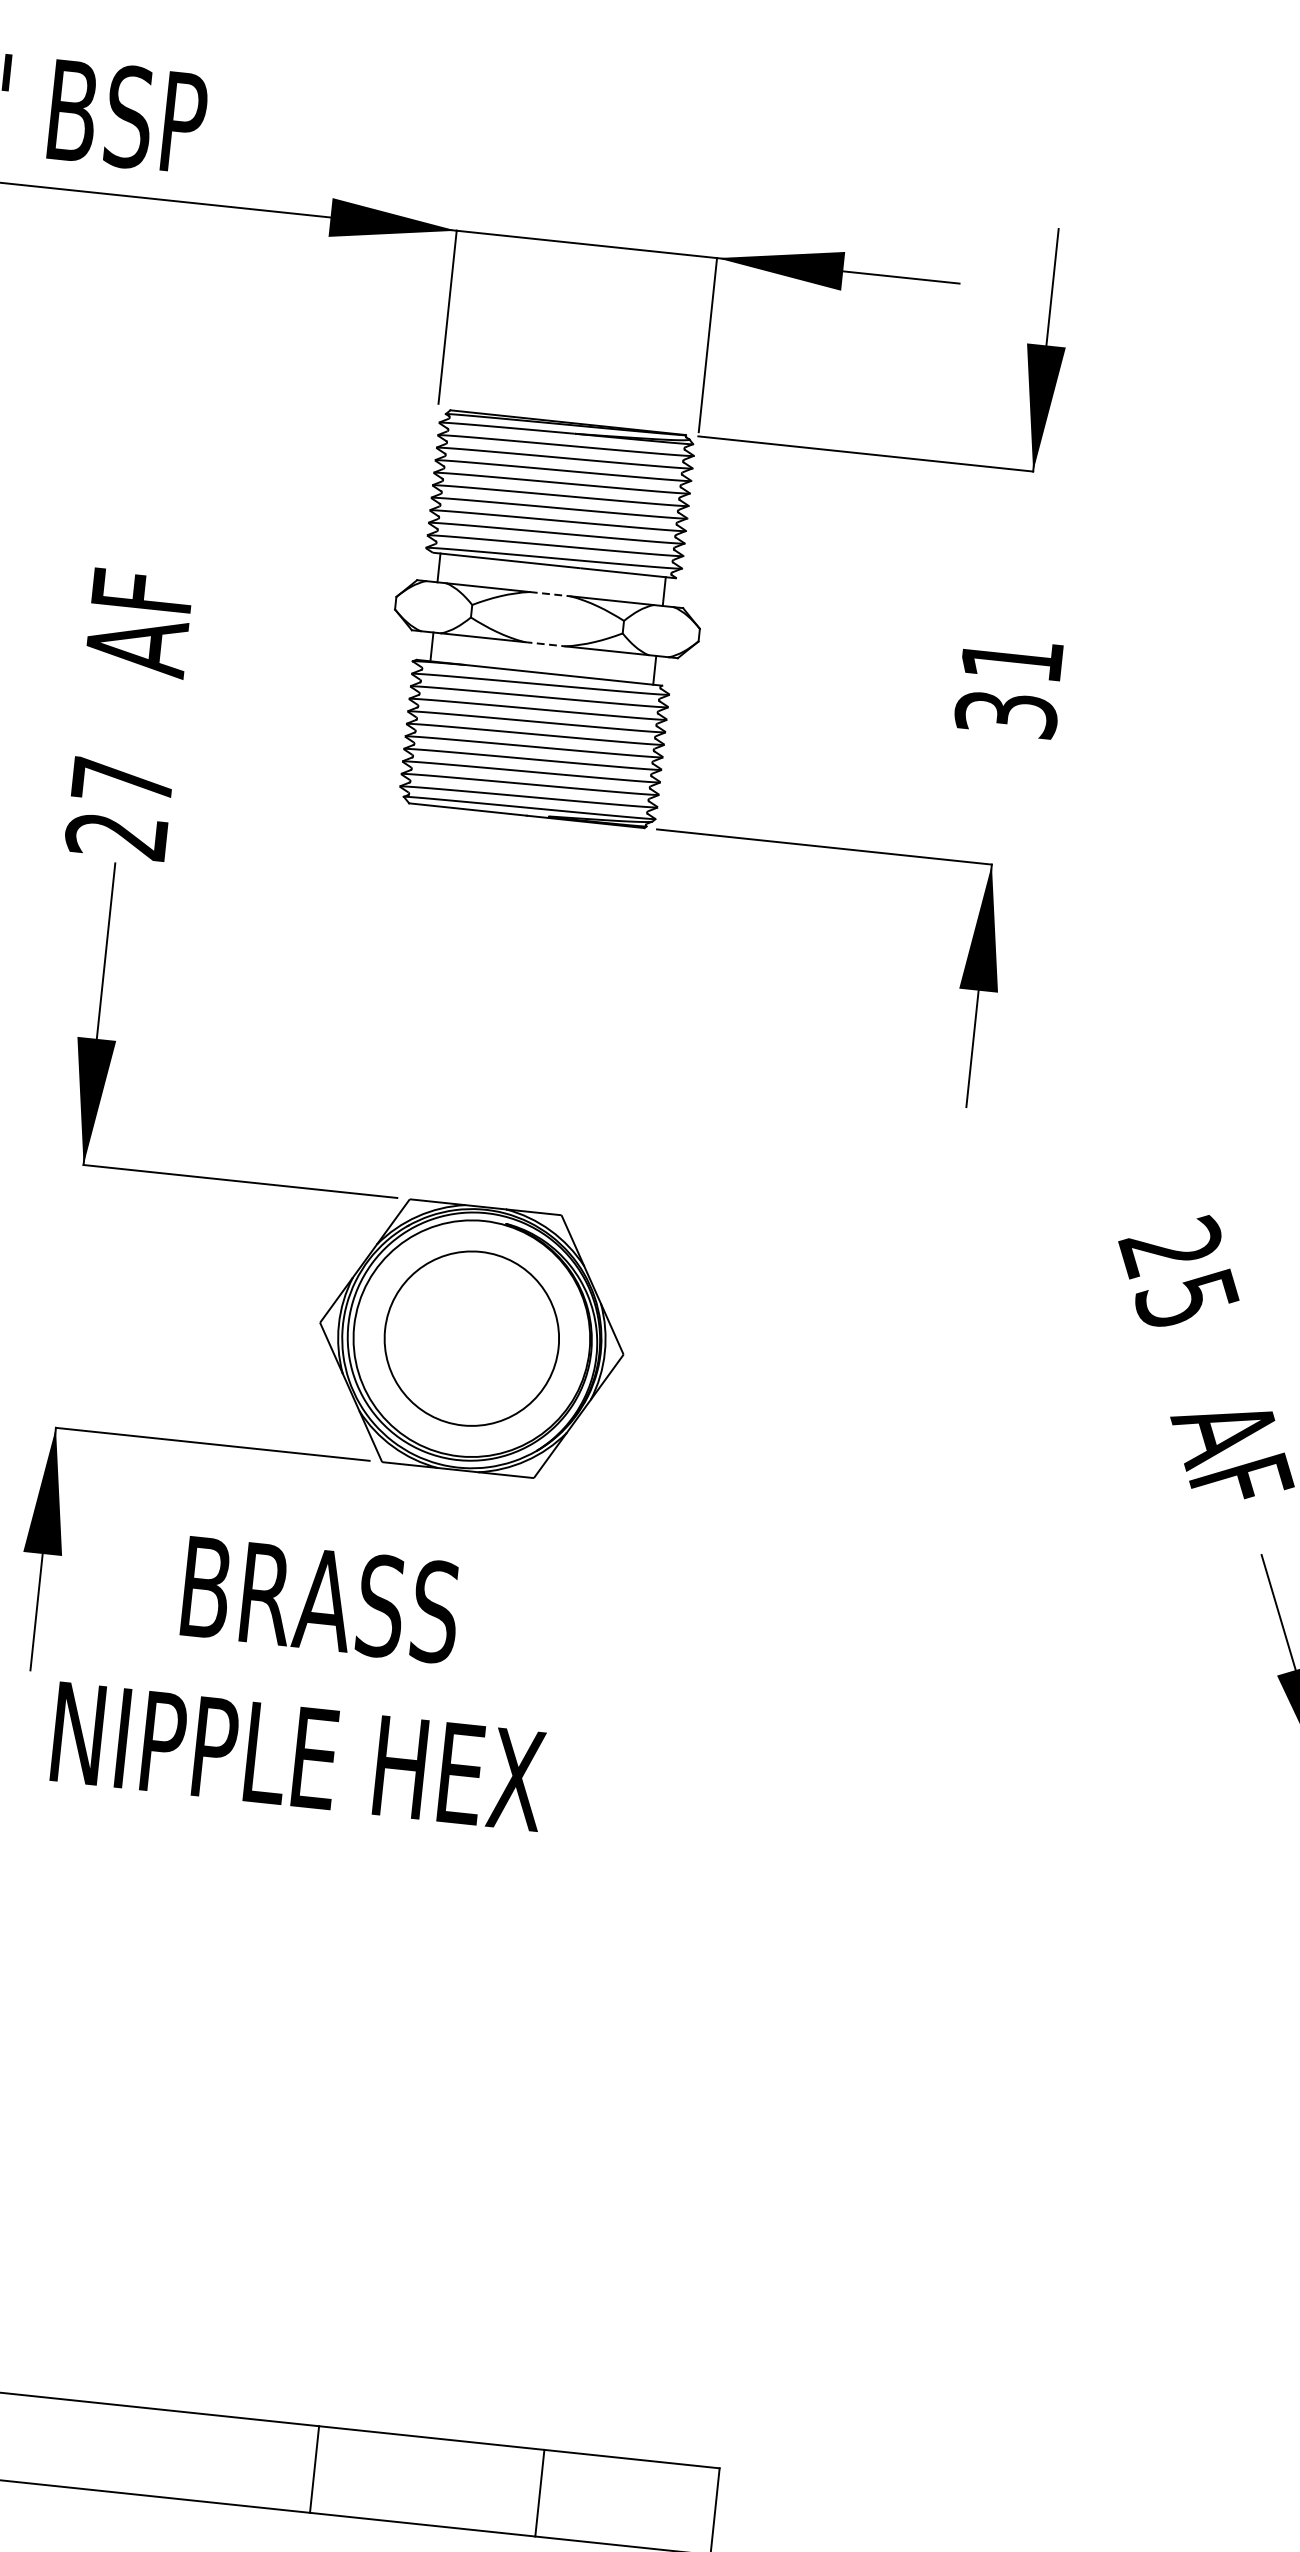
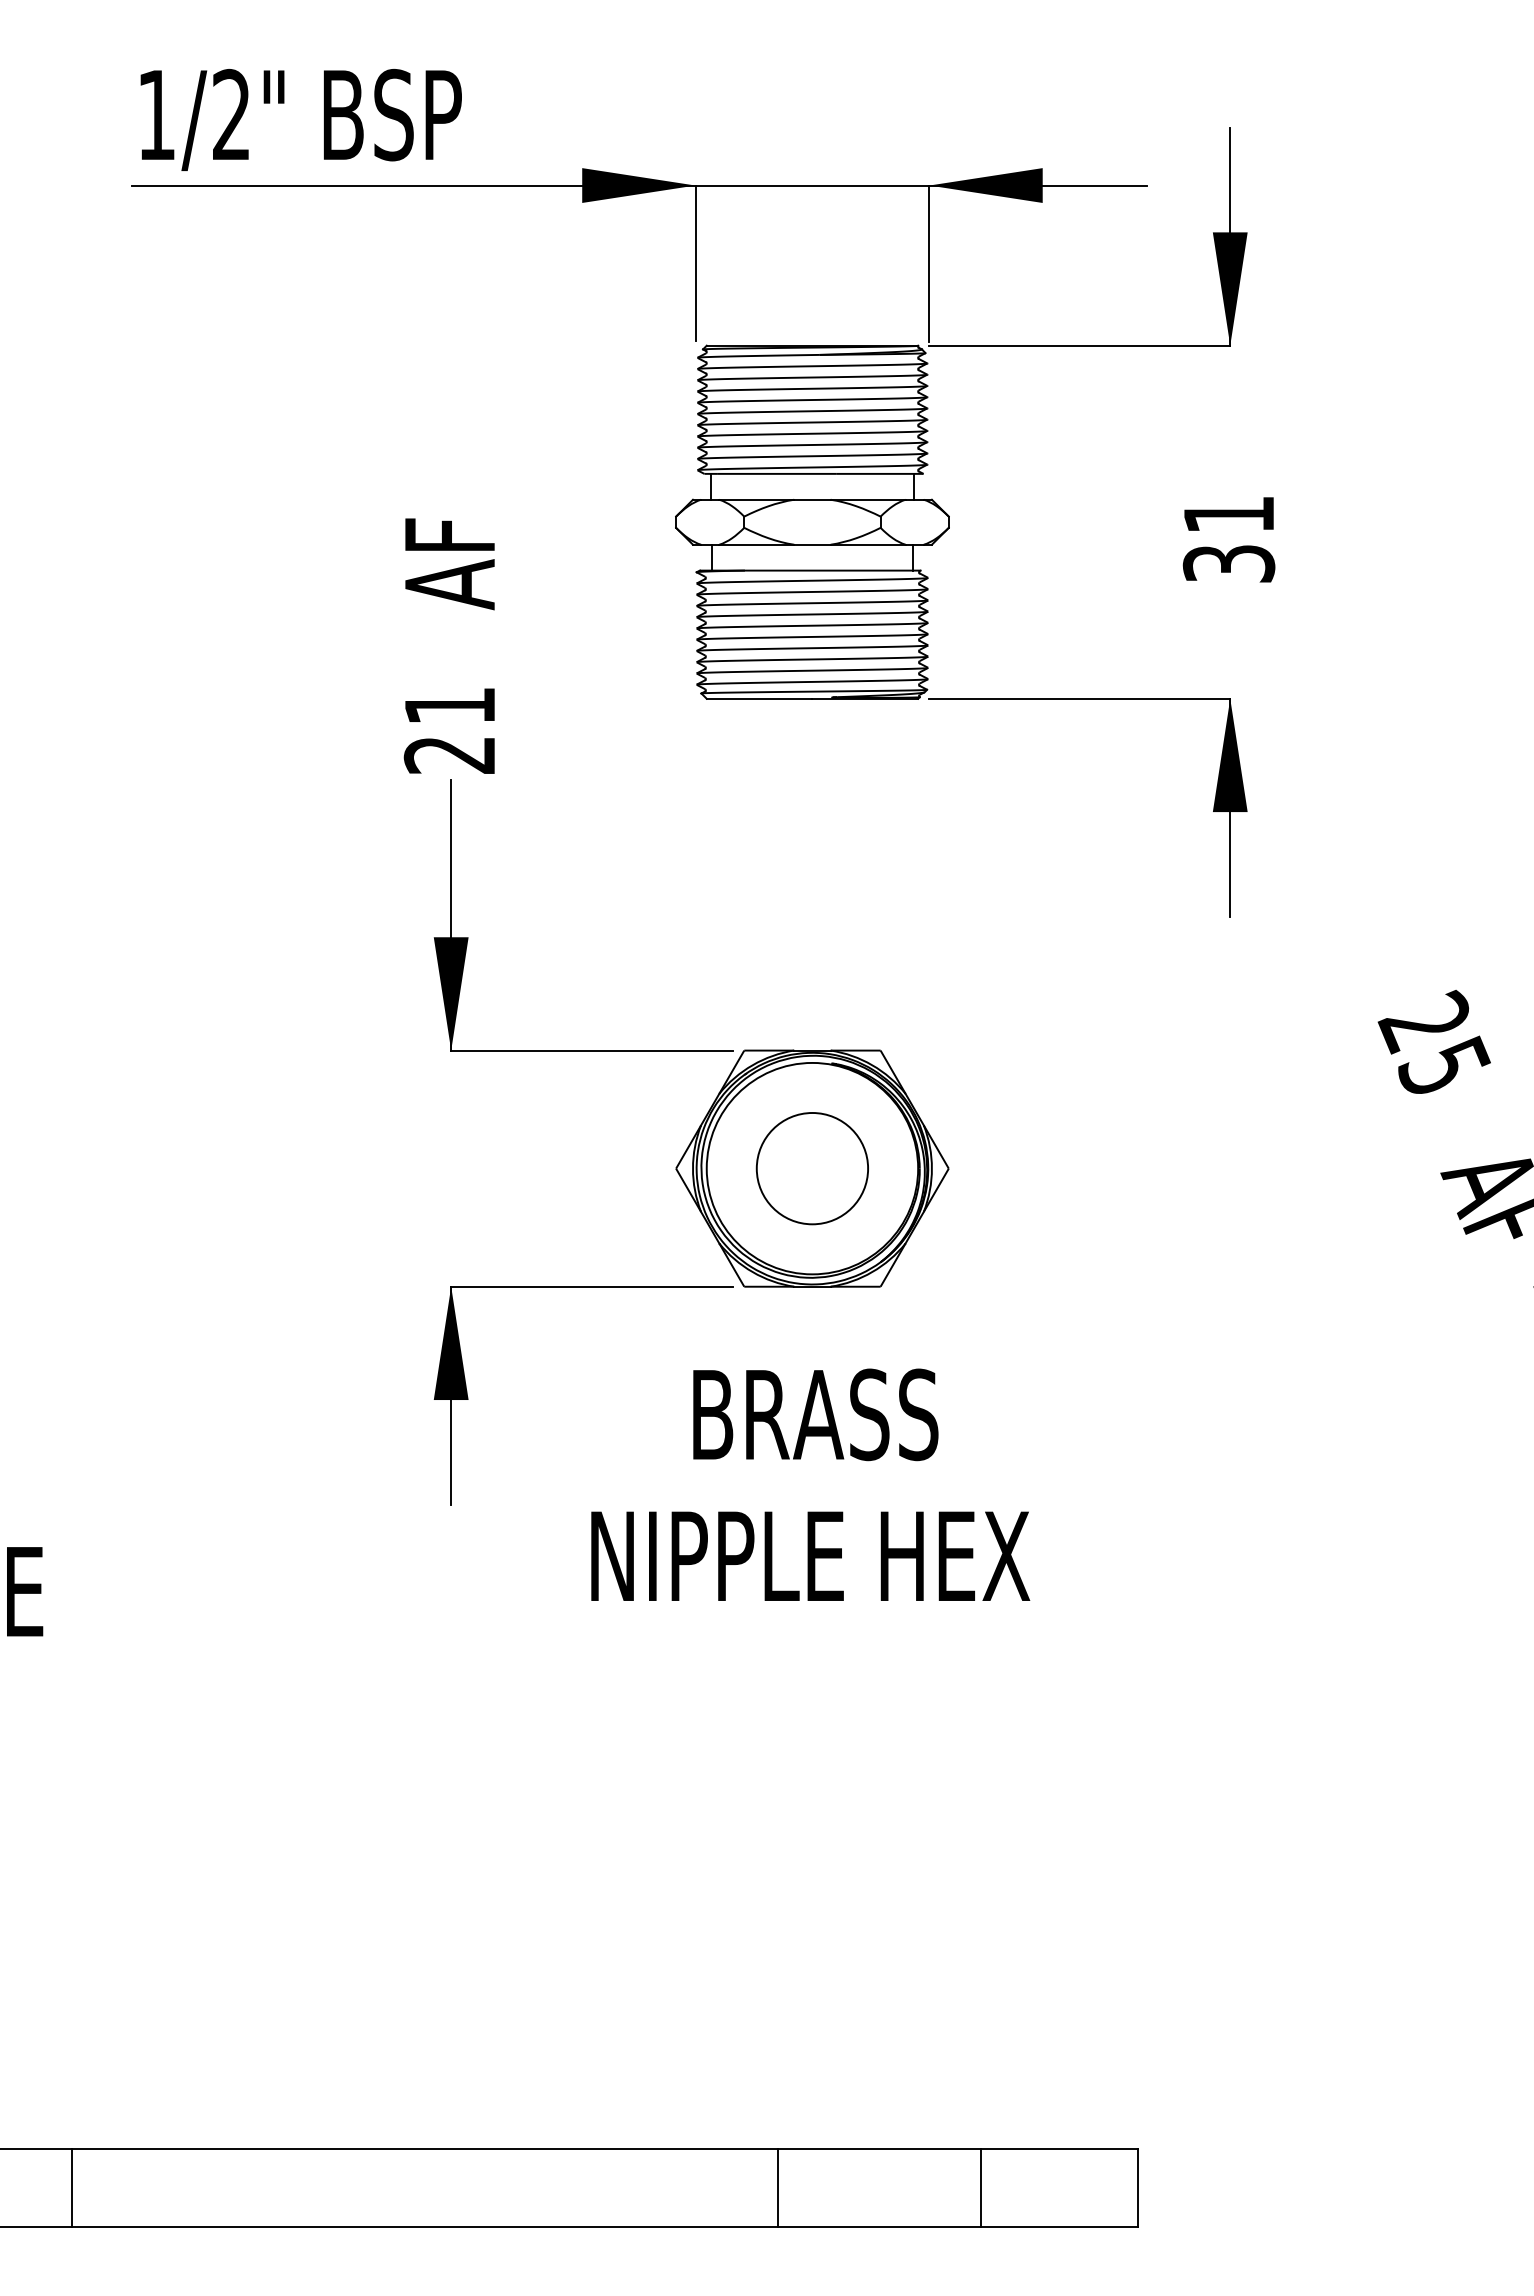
line: (550, 593) -> (812, 499), dashed -> solid
line: (544, 643) -> (812, 544), dashed -> solid
text: (121, 781) -> (449, 706), 27 -> 21
circle: (471, 1338) -> (812, 1168), size x0.71
text: (306, 1676) -> (810, 1484), moved

